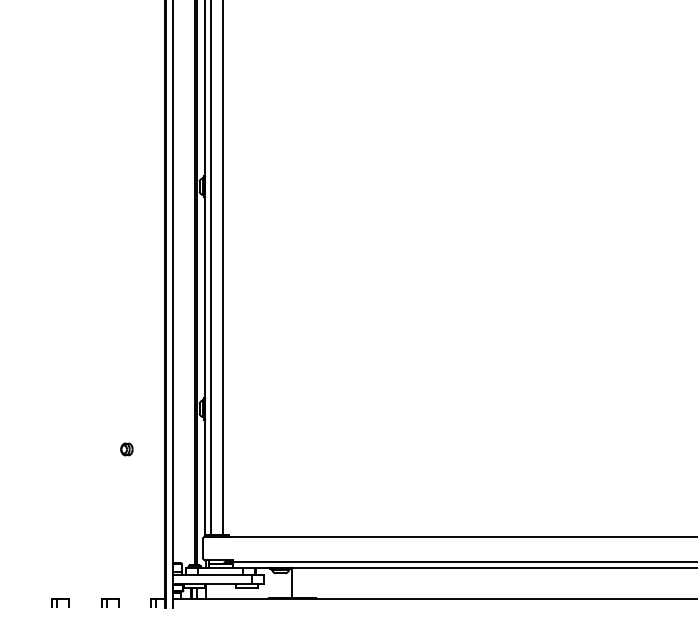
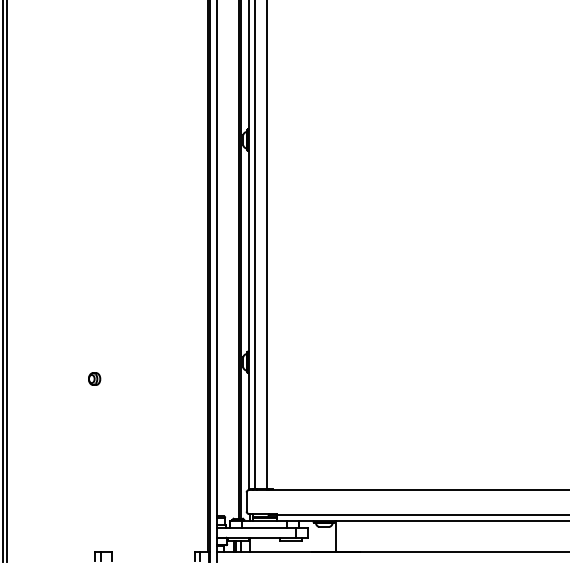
part: (126, 449) -> (94, 379), moved
part: (110, 602) -> (154, 556), removed

